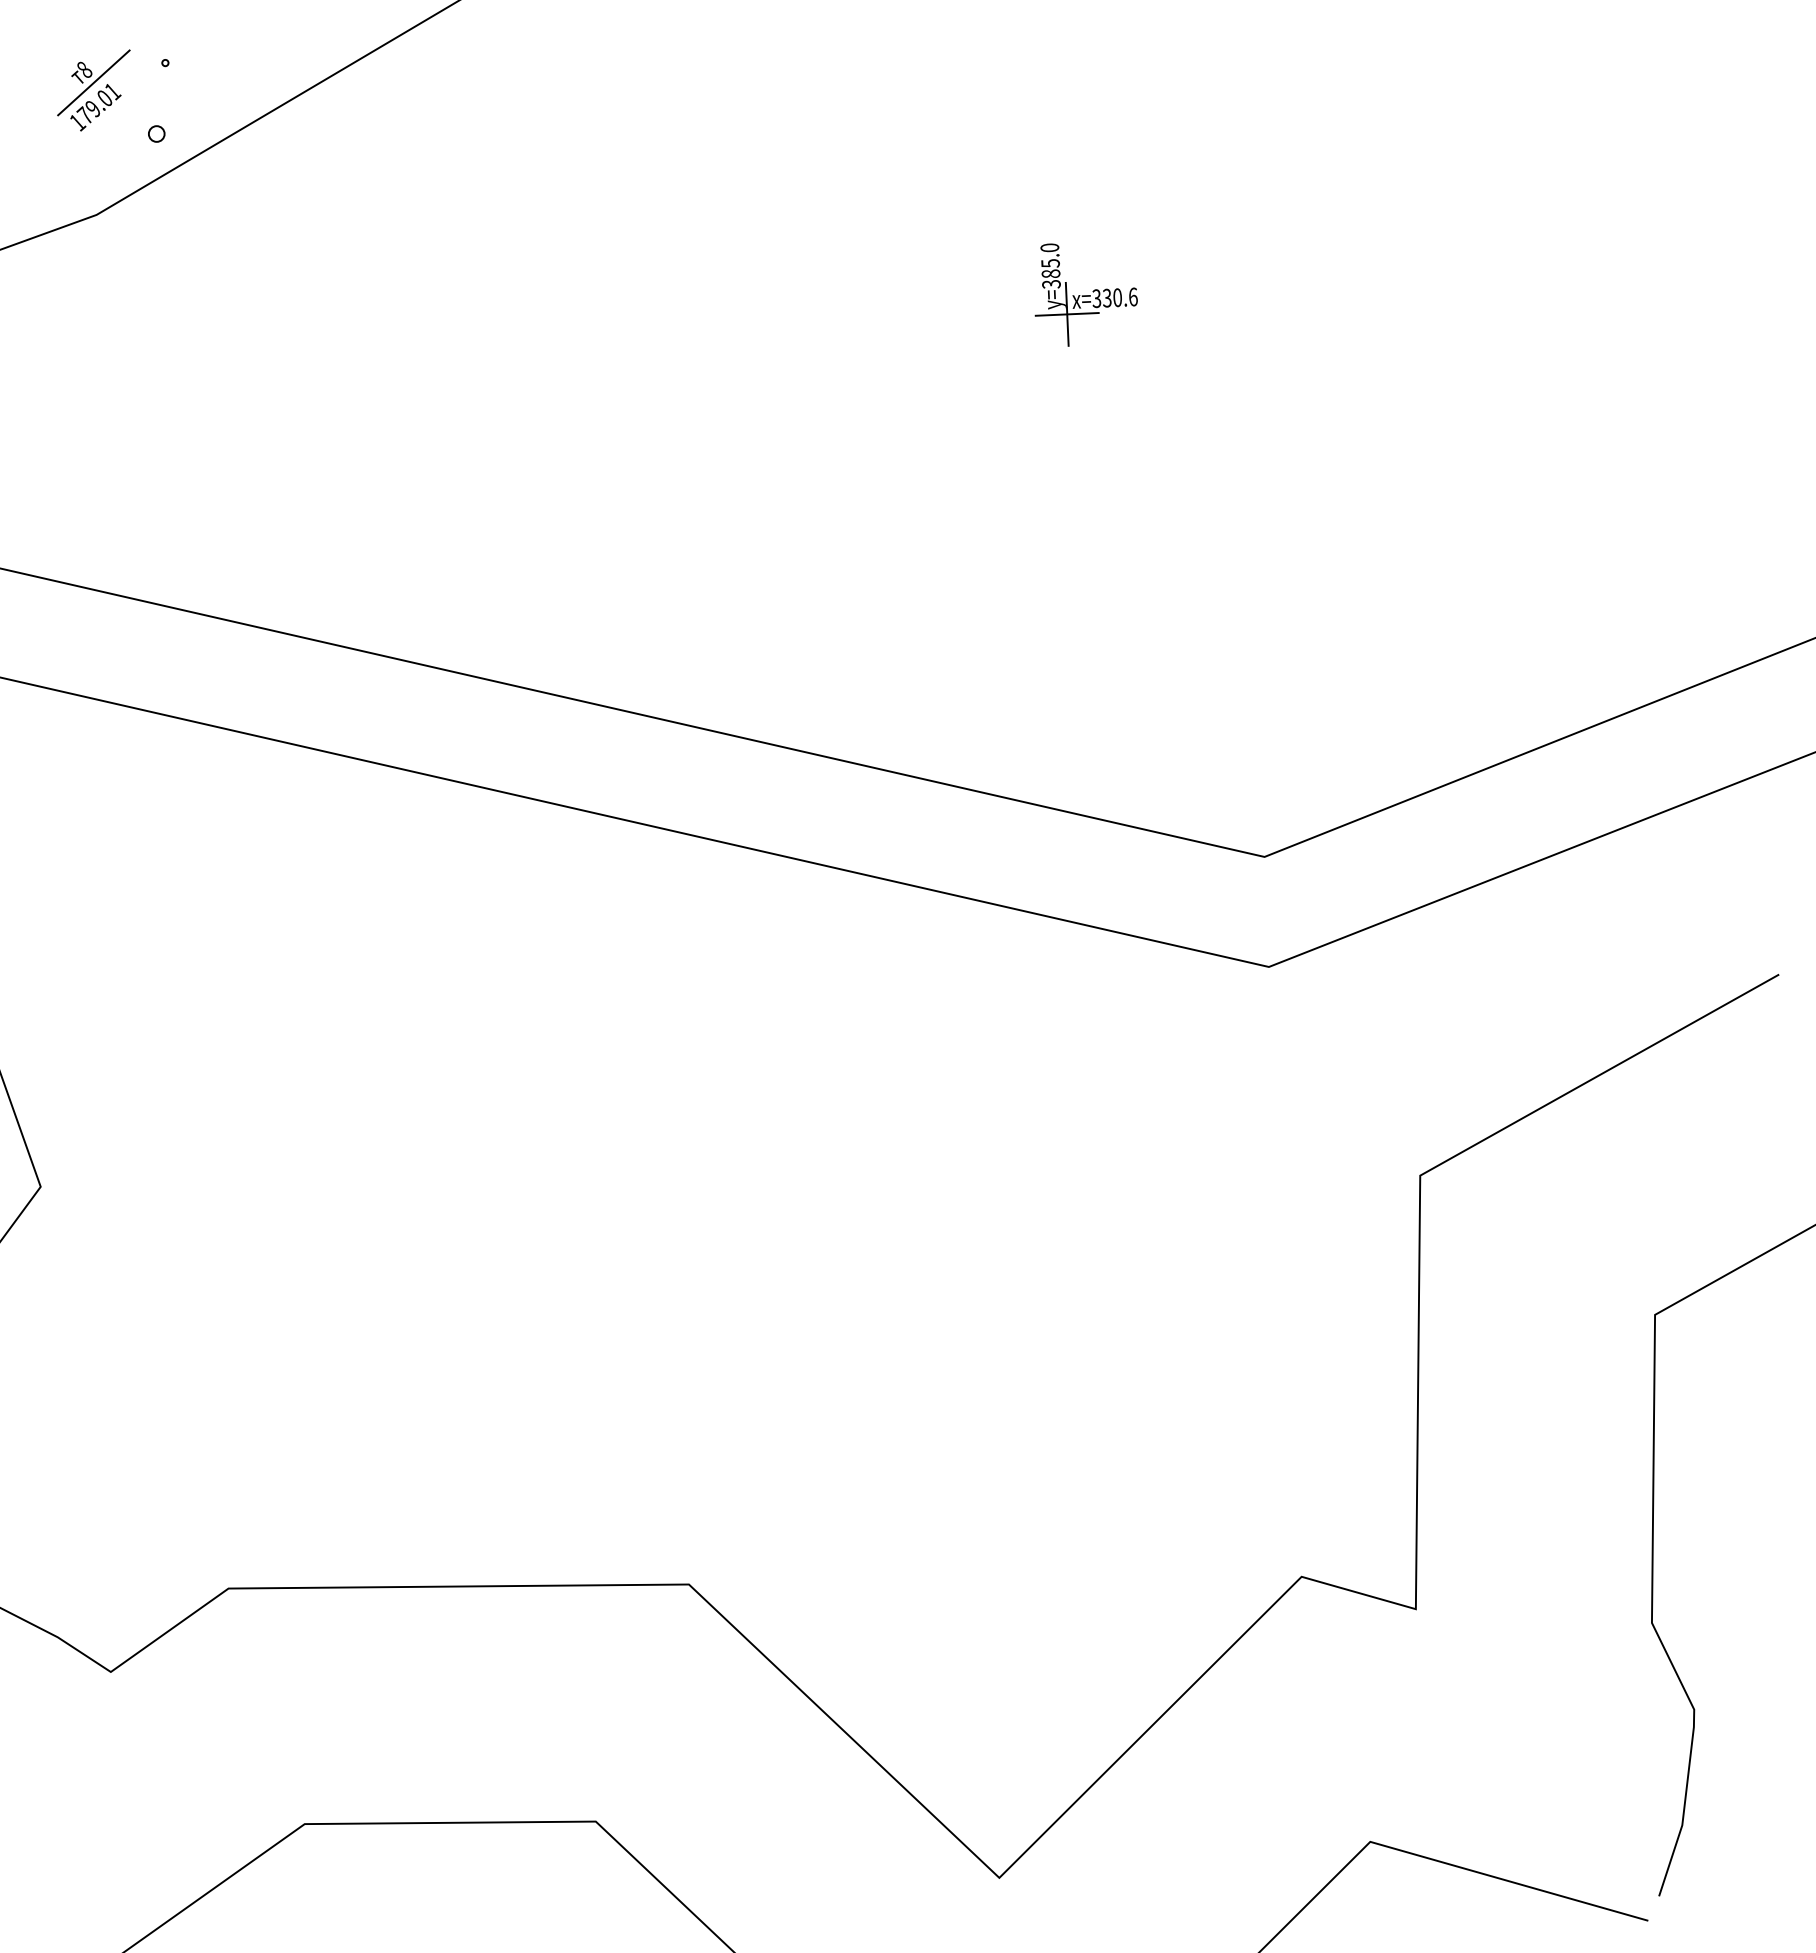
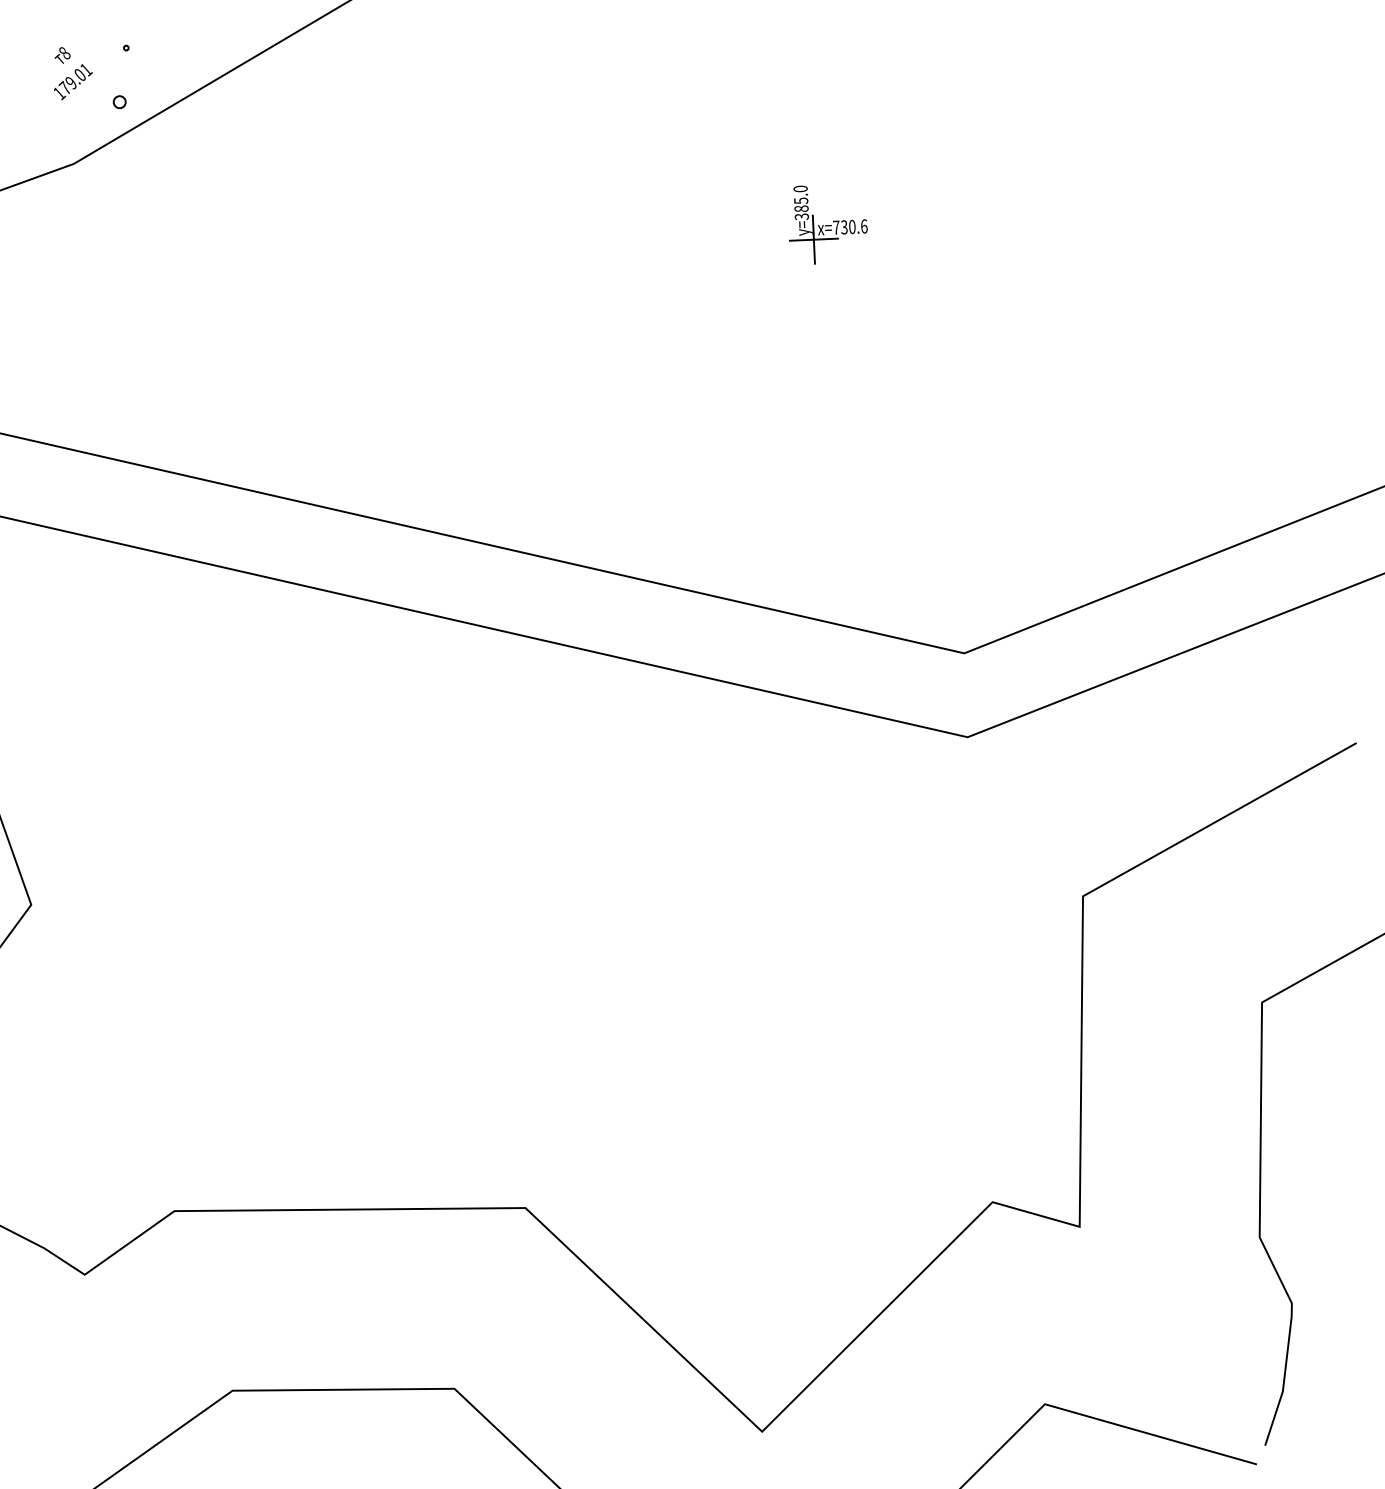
line: (93, 82) -> (71, 62), removed
text: (1096, 298) -> (836, 227), =330.6 -> =730.6

